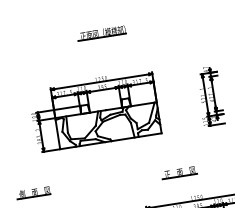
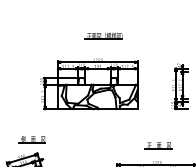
part: (101, 32) -> (103, 35), moved
part: (179, 172) -> (158, 145), moved

